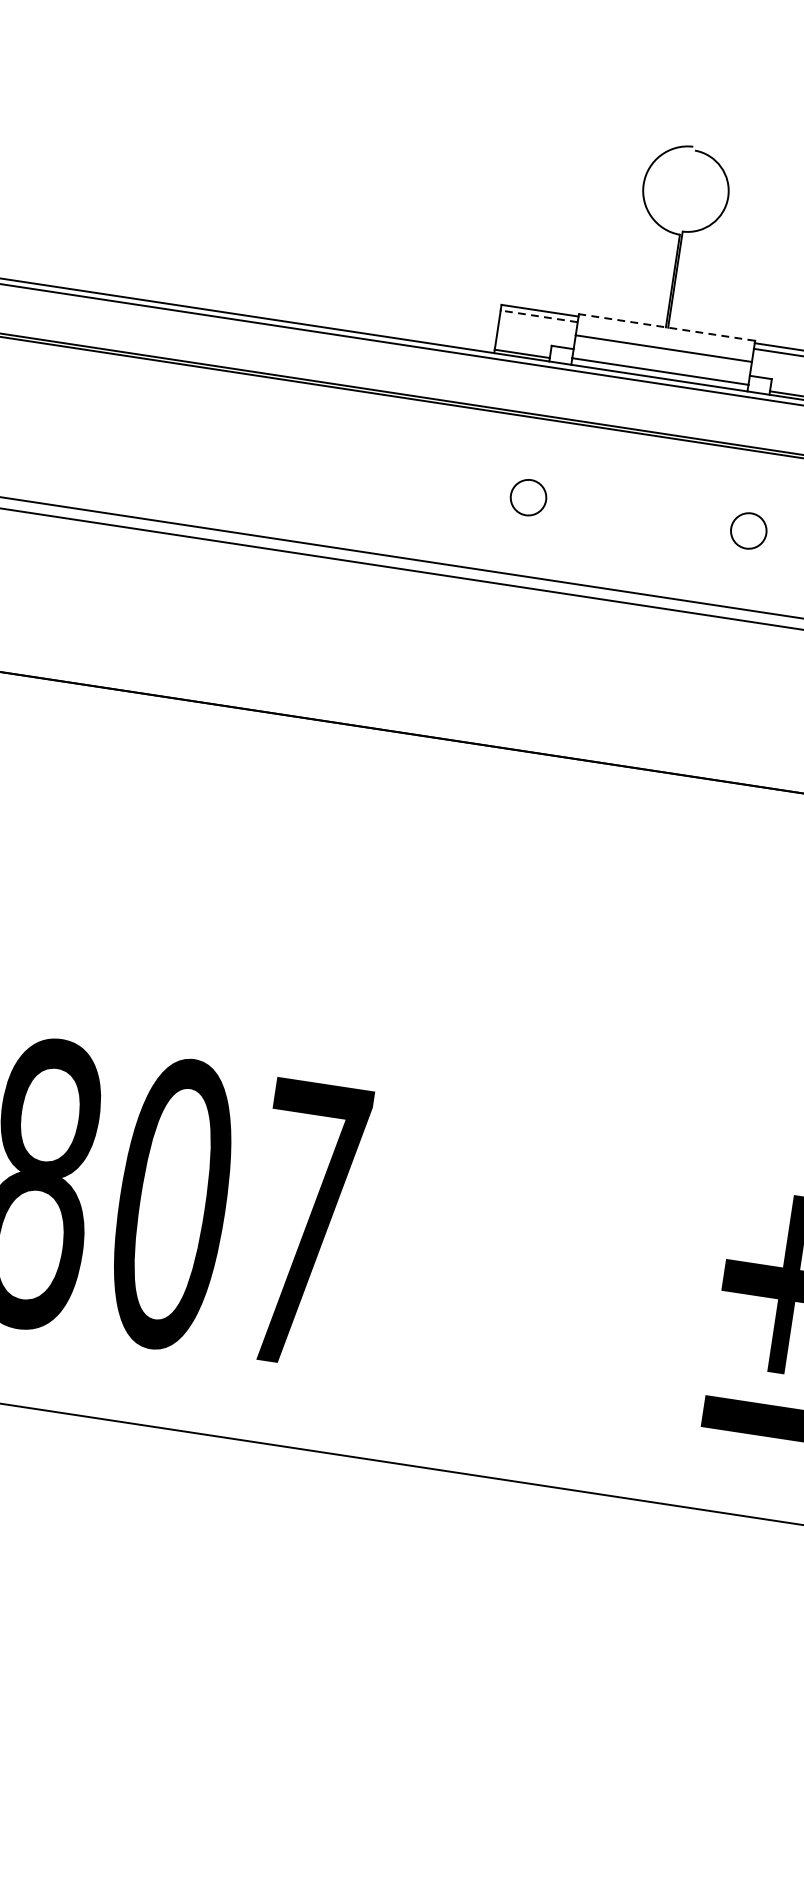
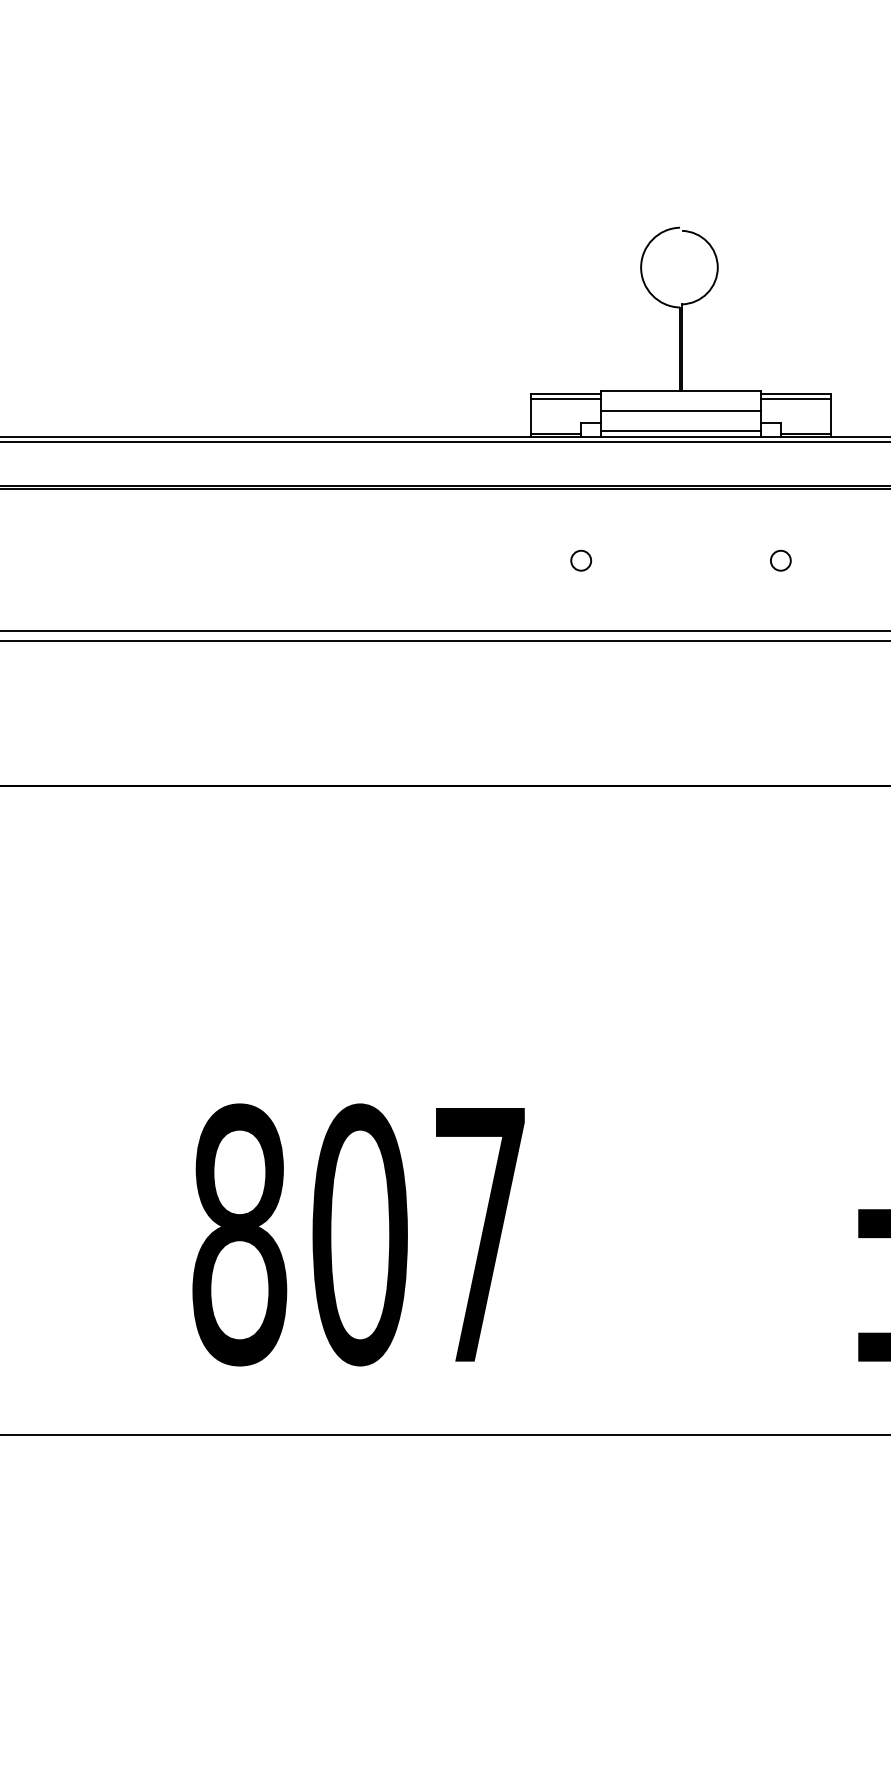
line: (539, 316) -> (566, 398), dashed -> solid
line: (667, 327) -> (681, 391), dashed -> solid
circle: (529, 497) -> (581, 560), size x0.62
circle: (748, 530) -> (780, 560), size x0.62

